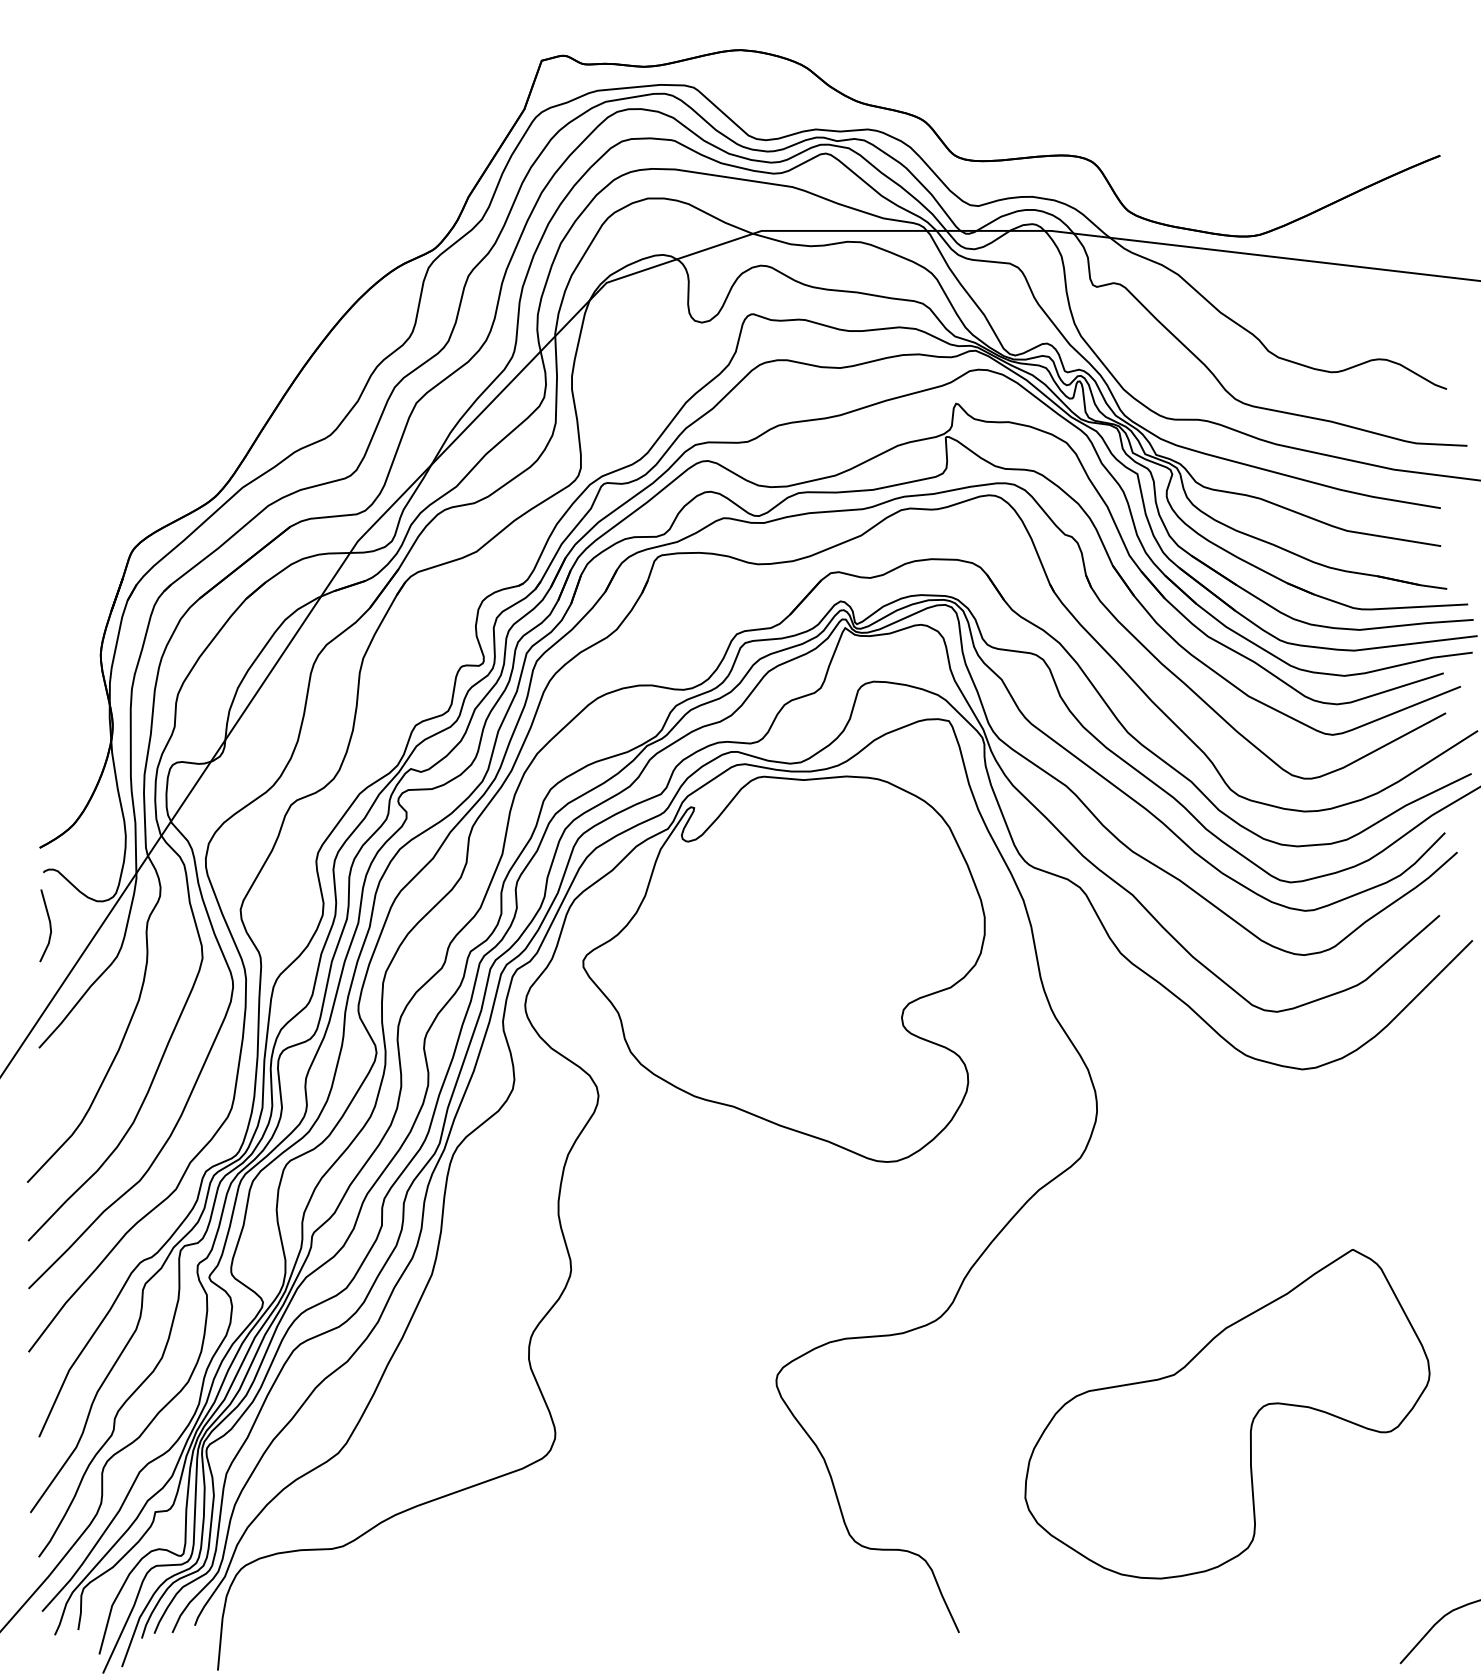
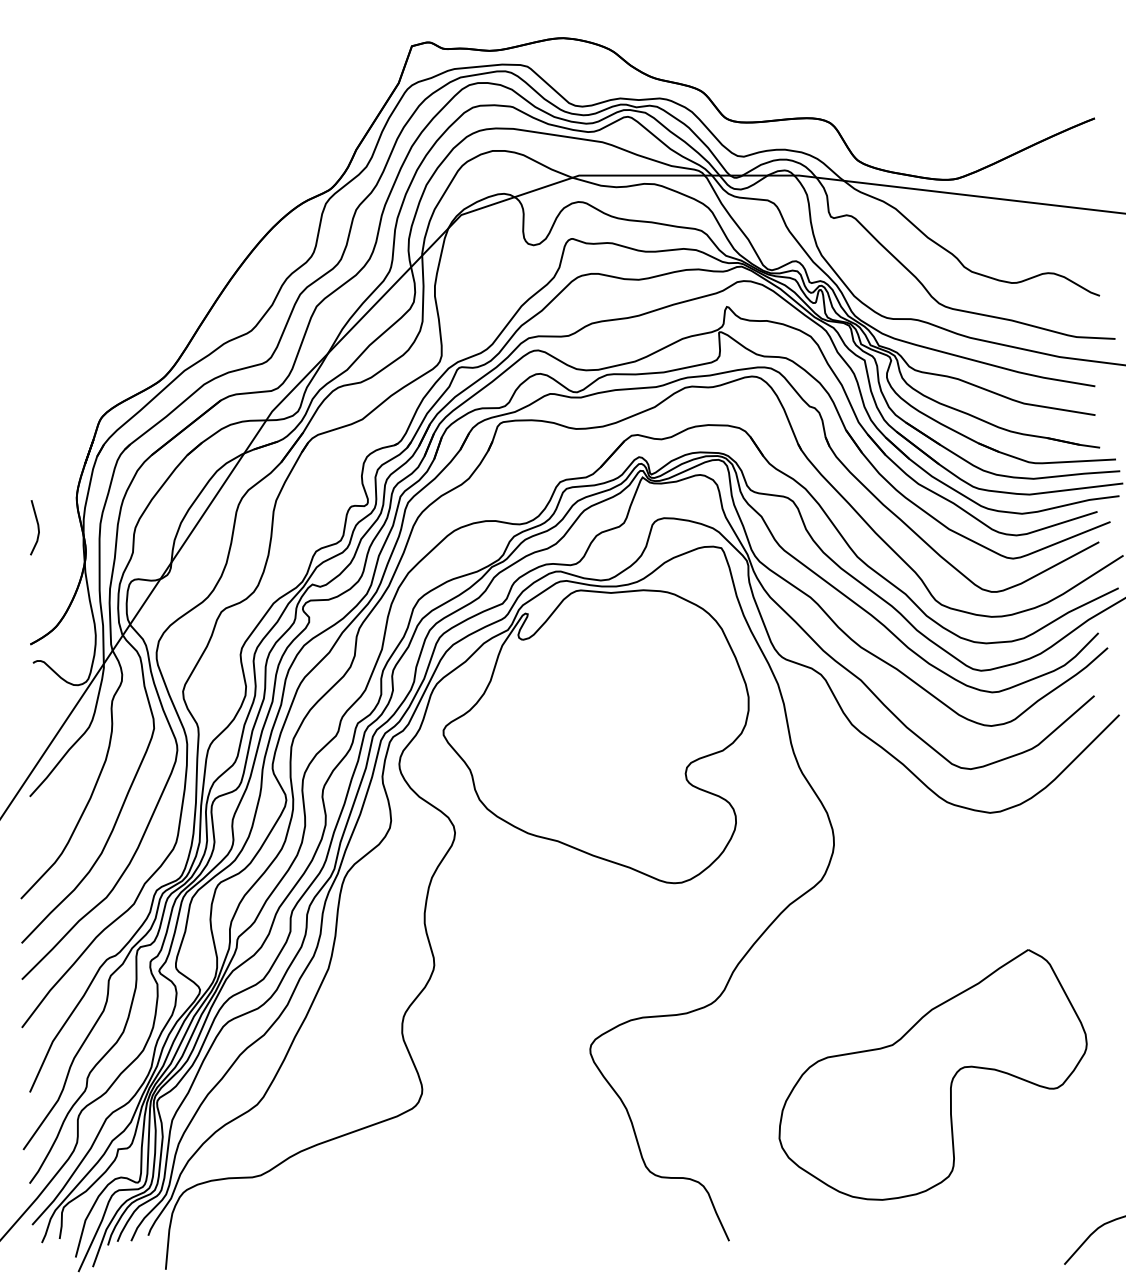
line: (49, 925) -> (37, 527), moved

